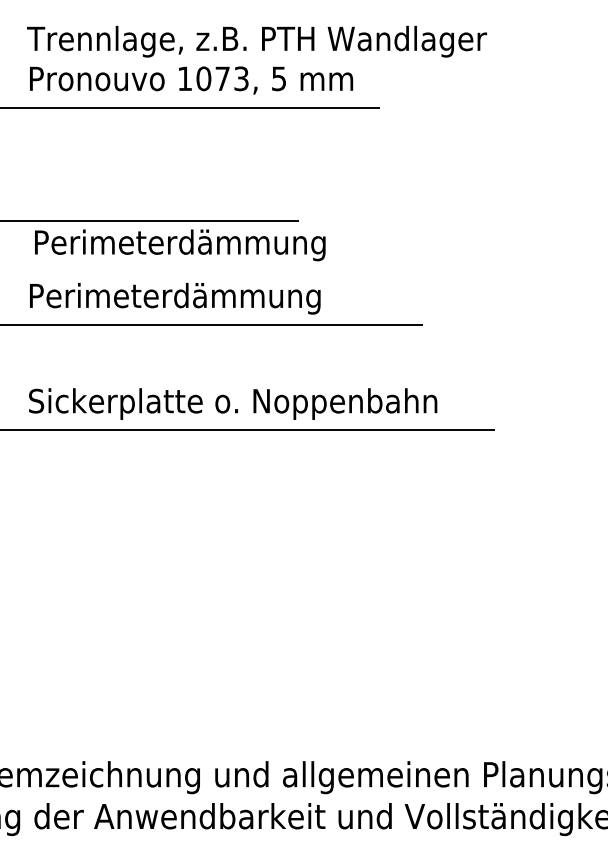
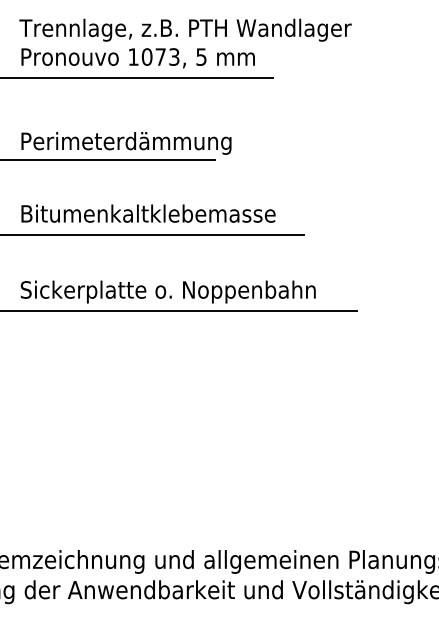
text: (180, 245) -> (126, 143), moved
text: (206, 298) -> (149, 215), Perimeterdämmung -> Bitumenkaltklebemasse

